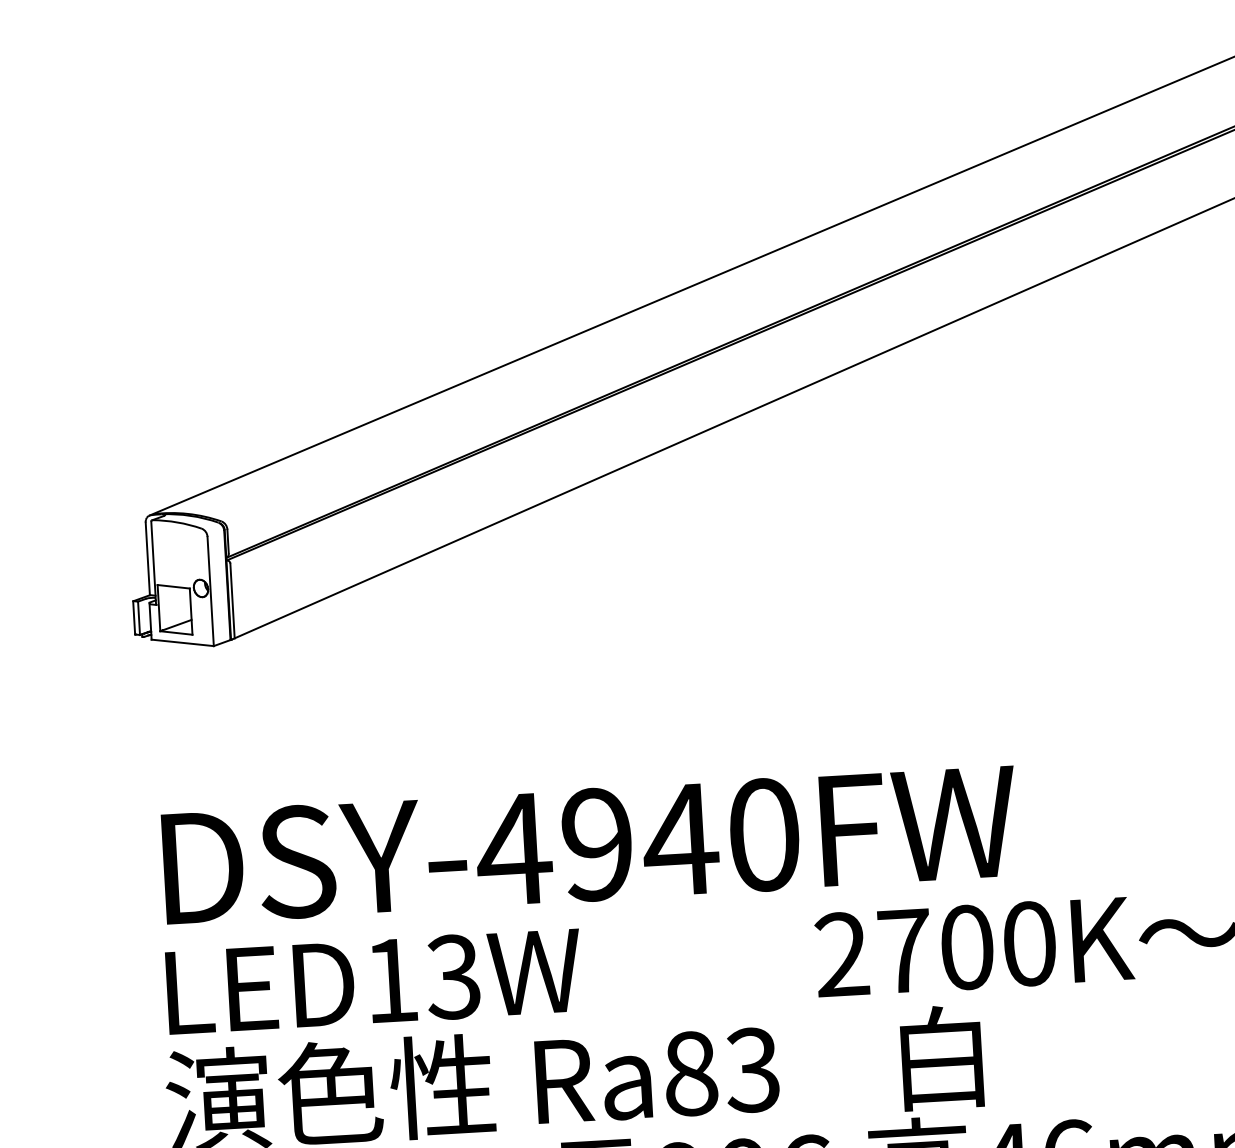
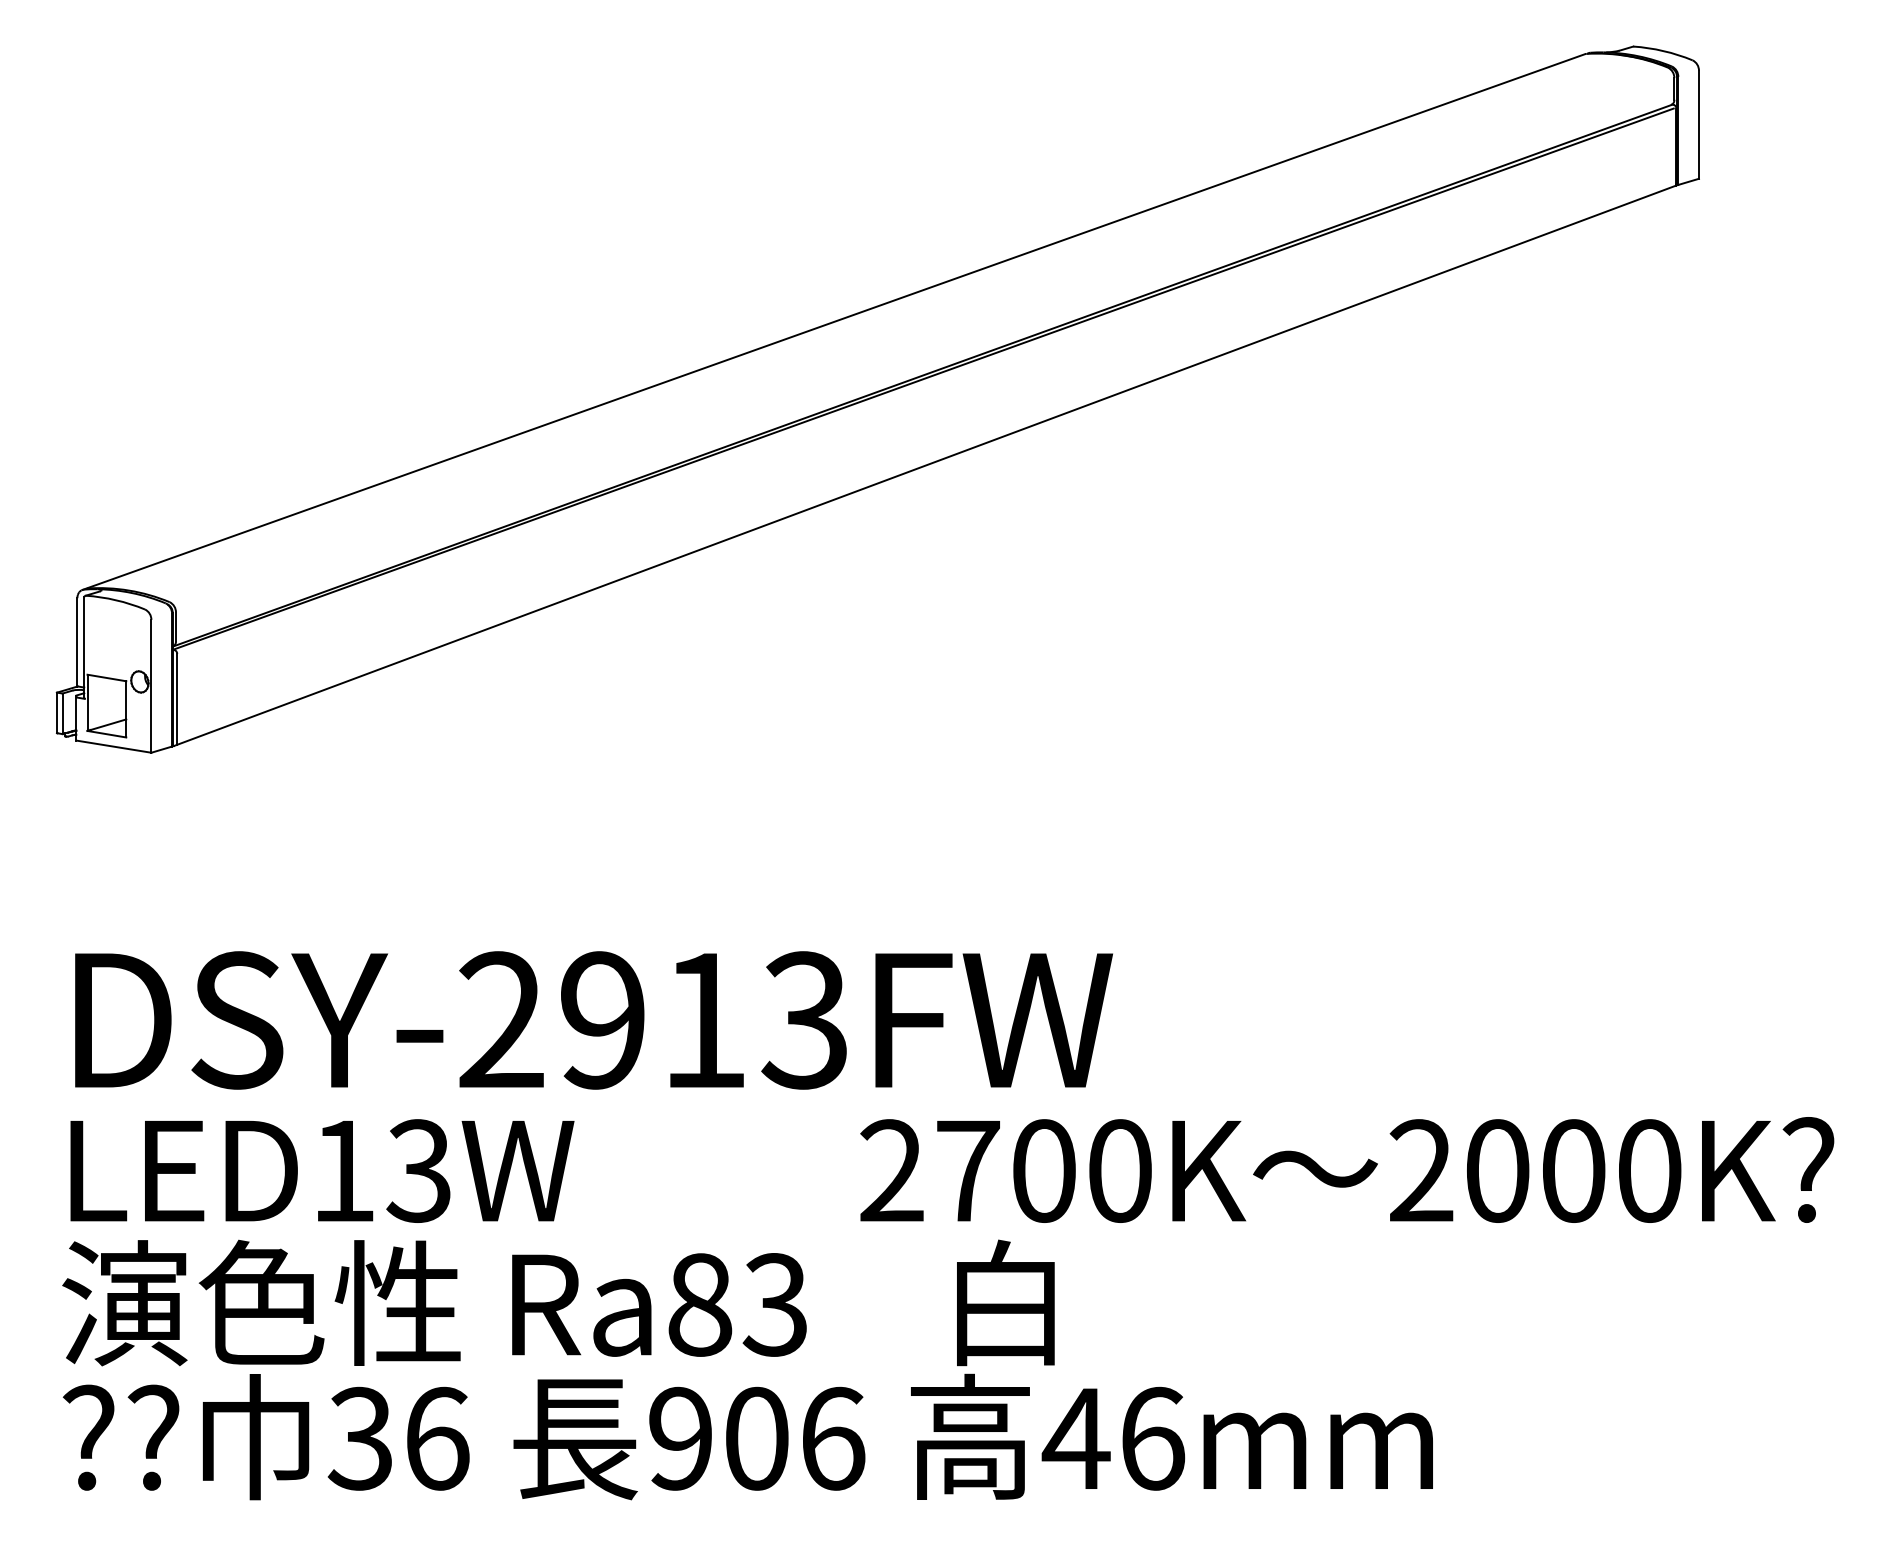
text: (637, 842) -> (651, 1020), DSY-4940FW -> DSY-2913FW

